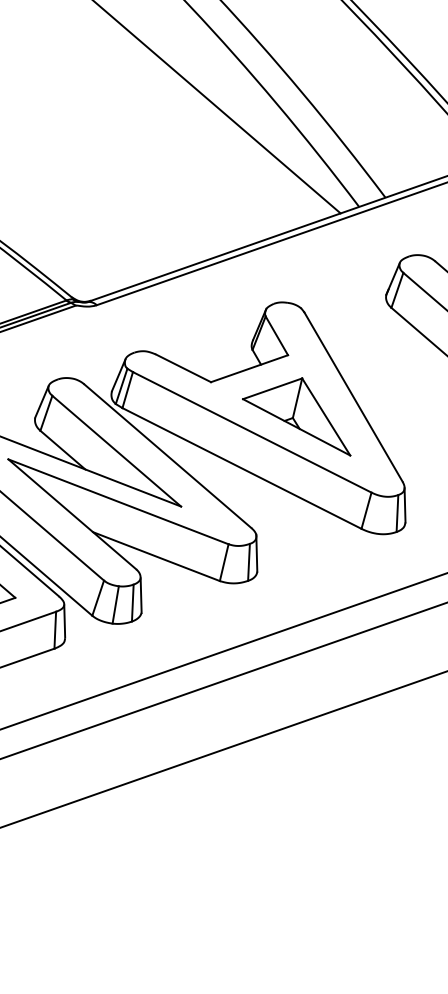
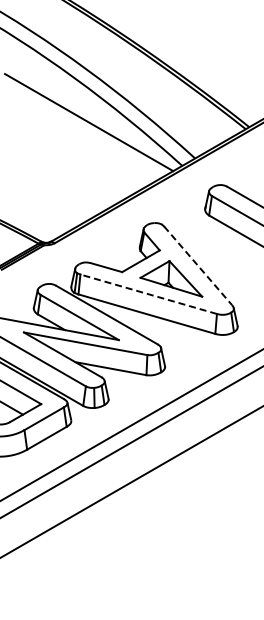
line: (353, 398) -> (198, 266), solid -> dashed
line: (251, 432) -> (148, 294), solid -> dashed

